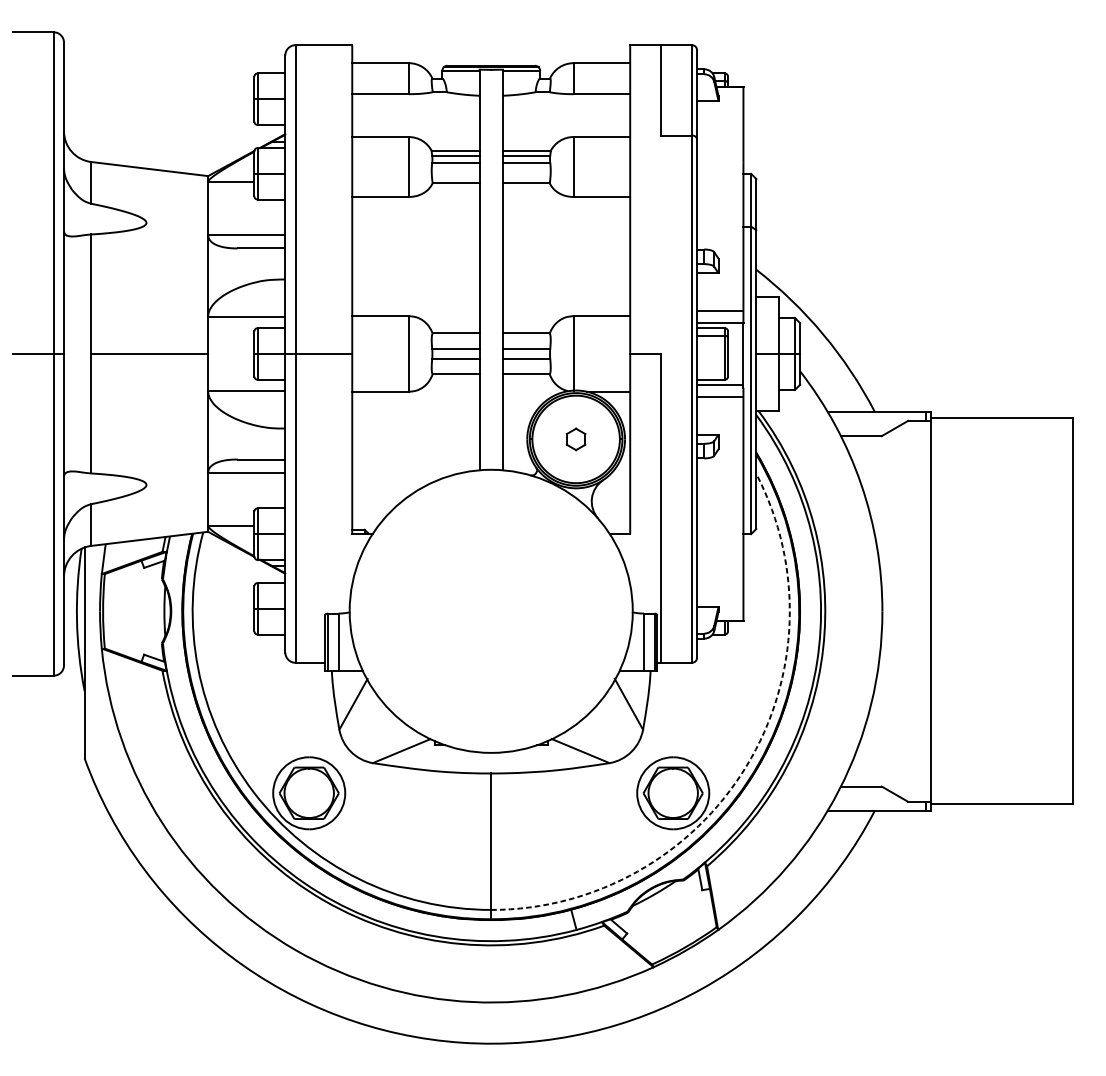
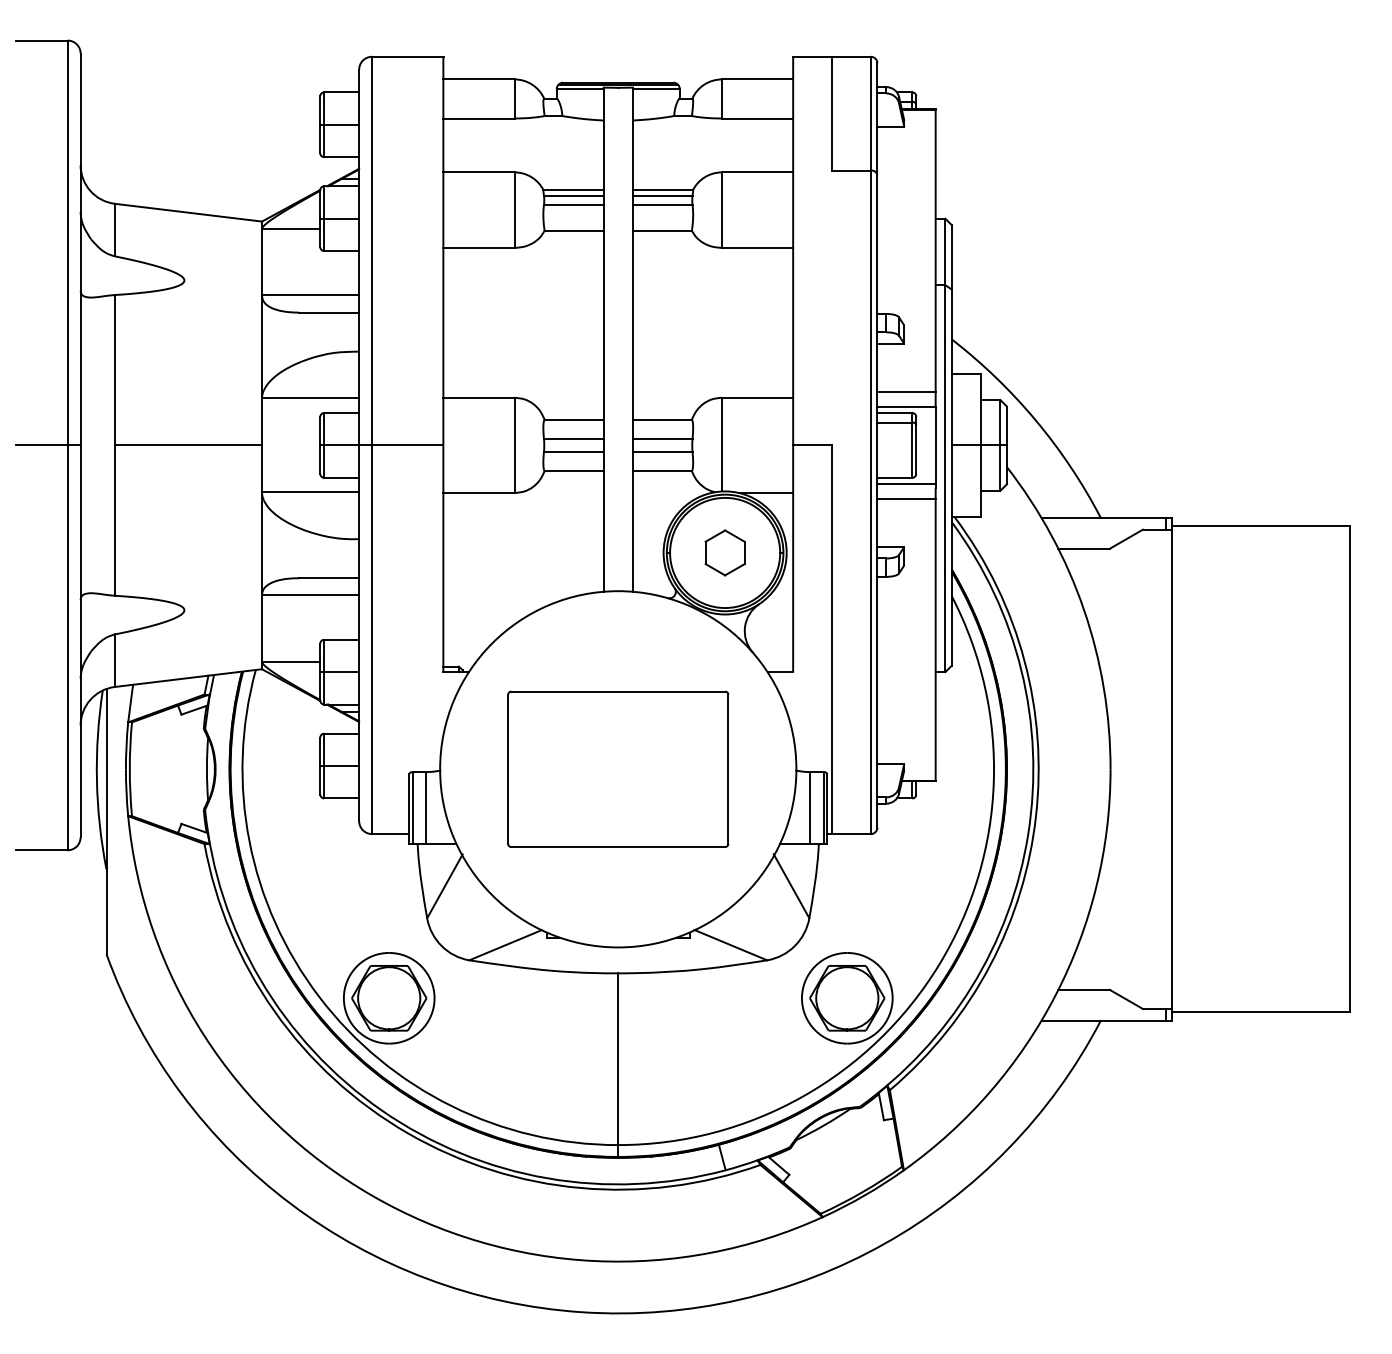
part: (575, 439) -> (724, 552), size x1.67
part: (491, 610) -> (618, 768), added
arc: (746, 766) -> (939, 964), dashed -> solid

